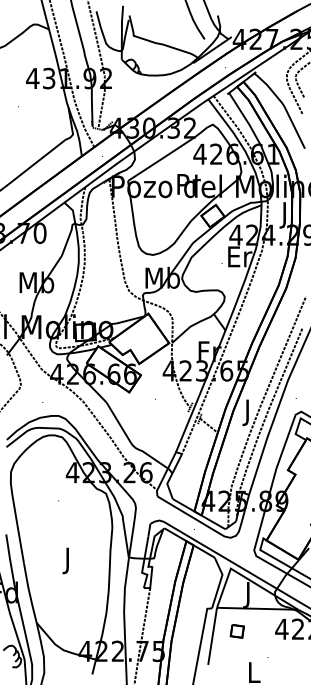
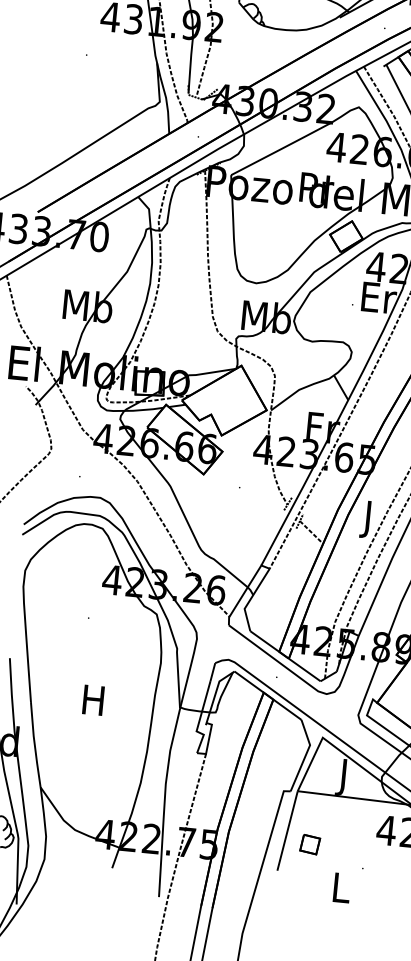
text: (67, 560) -> (92, 703), J -> H
part: (236, 631) -> (308, 844), moved

